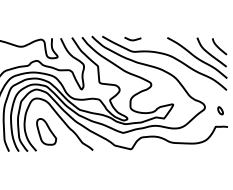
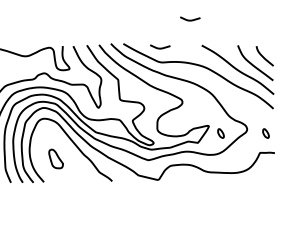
curve: (157, 16) -> (190, 19), added
part: (182, 110) -> (220, 133), added
part: (46, 131) -> (55, 158), size x0.6

